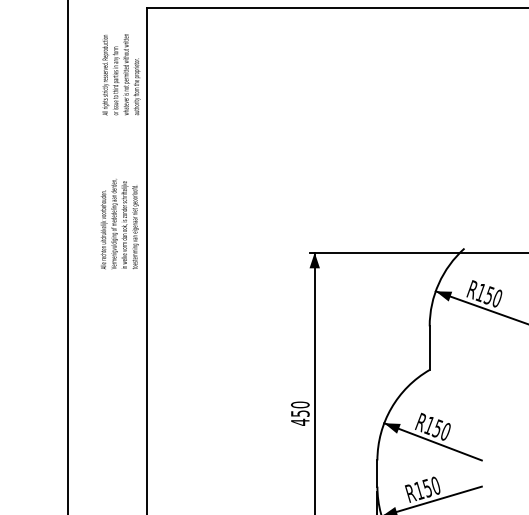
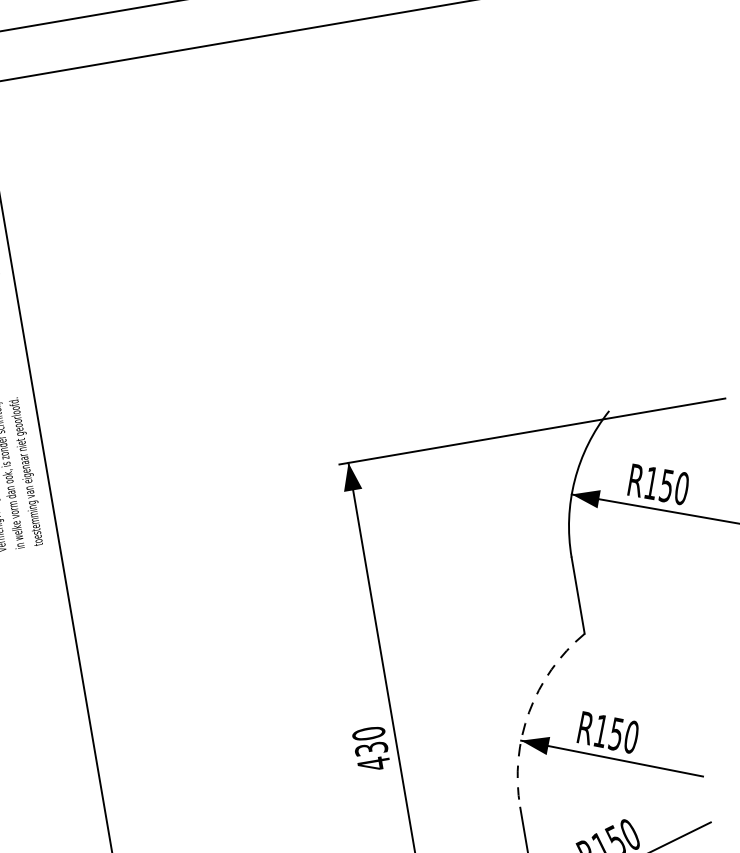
arc: (391, 408) -> (529, 712), solid -> dashed
text: (299, 413) -> (369, 748), 450 -> 430

